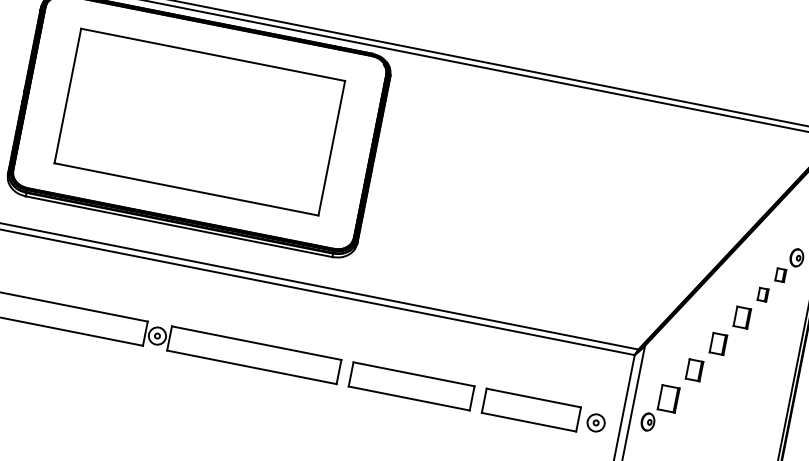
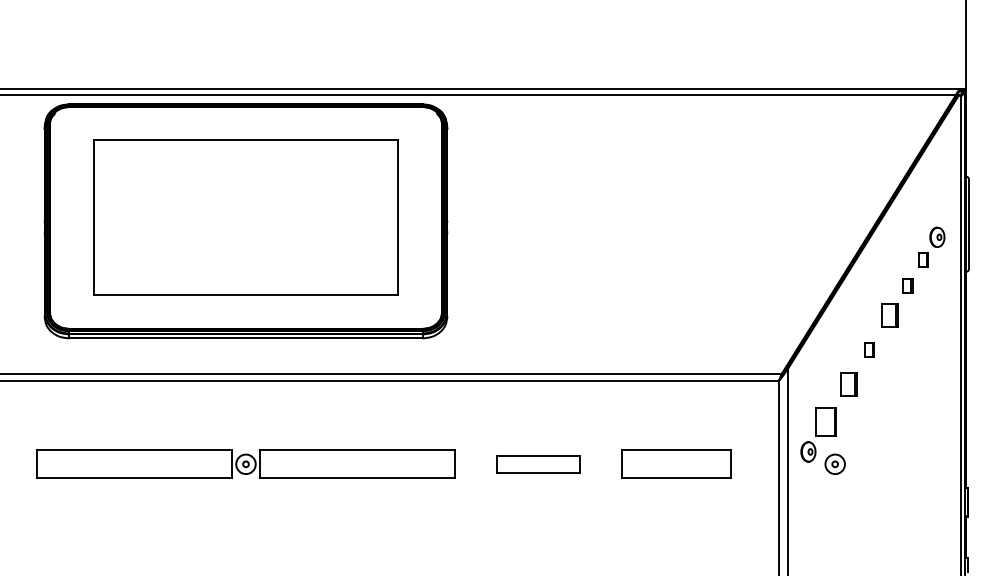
part: (718, 343) -> (869, 349), size x0.6
part: (411, 385) -> (538, 463), size x0.6
part: (595, 422) -> (834, 463), moved

